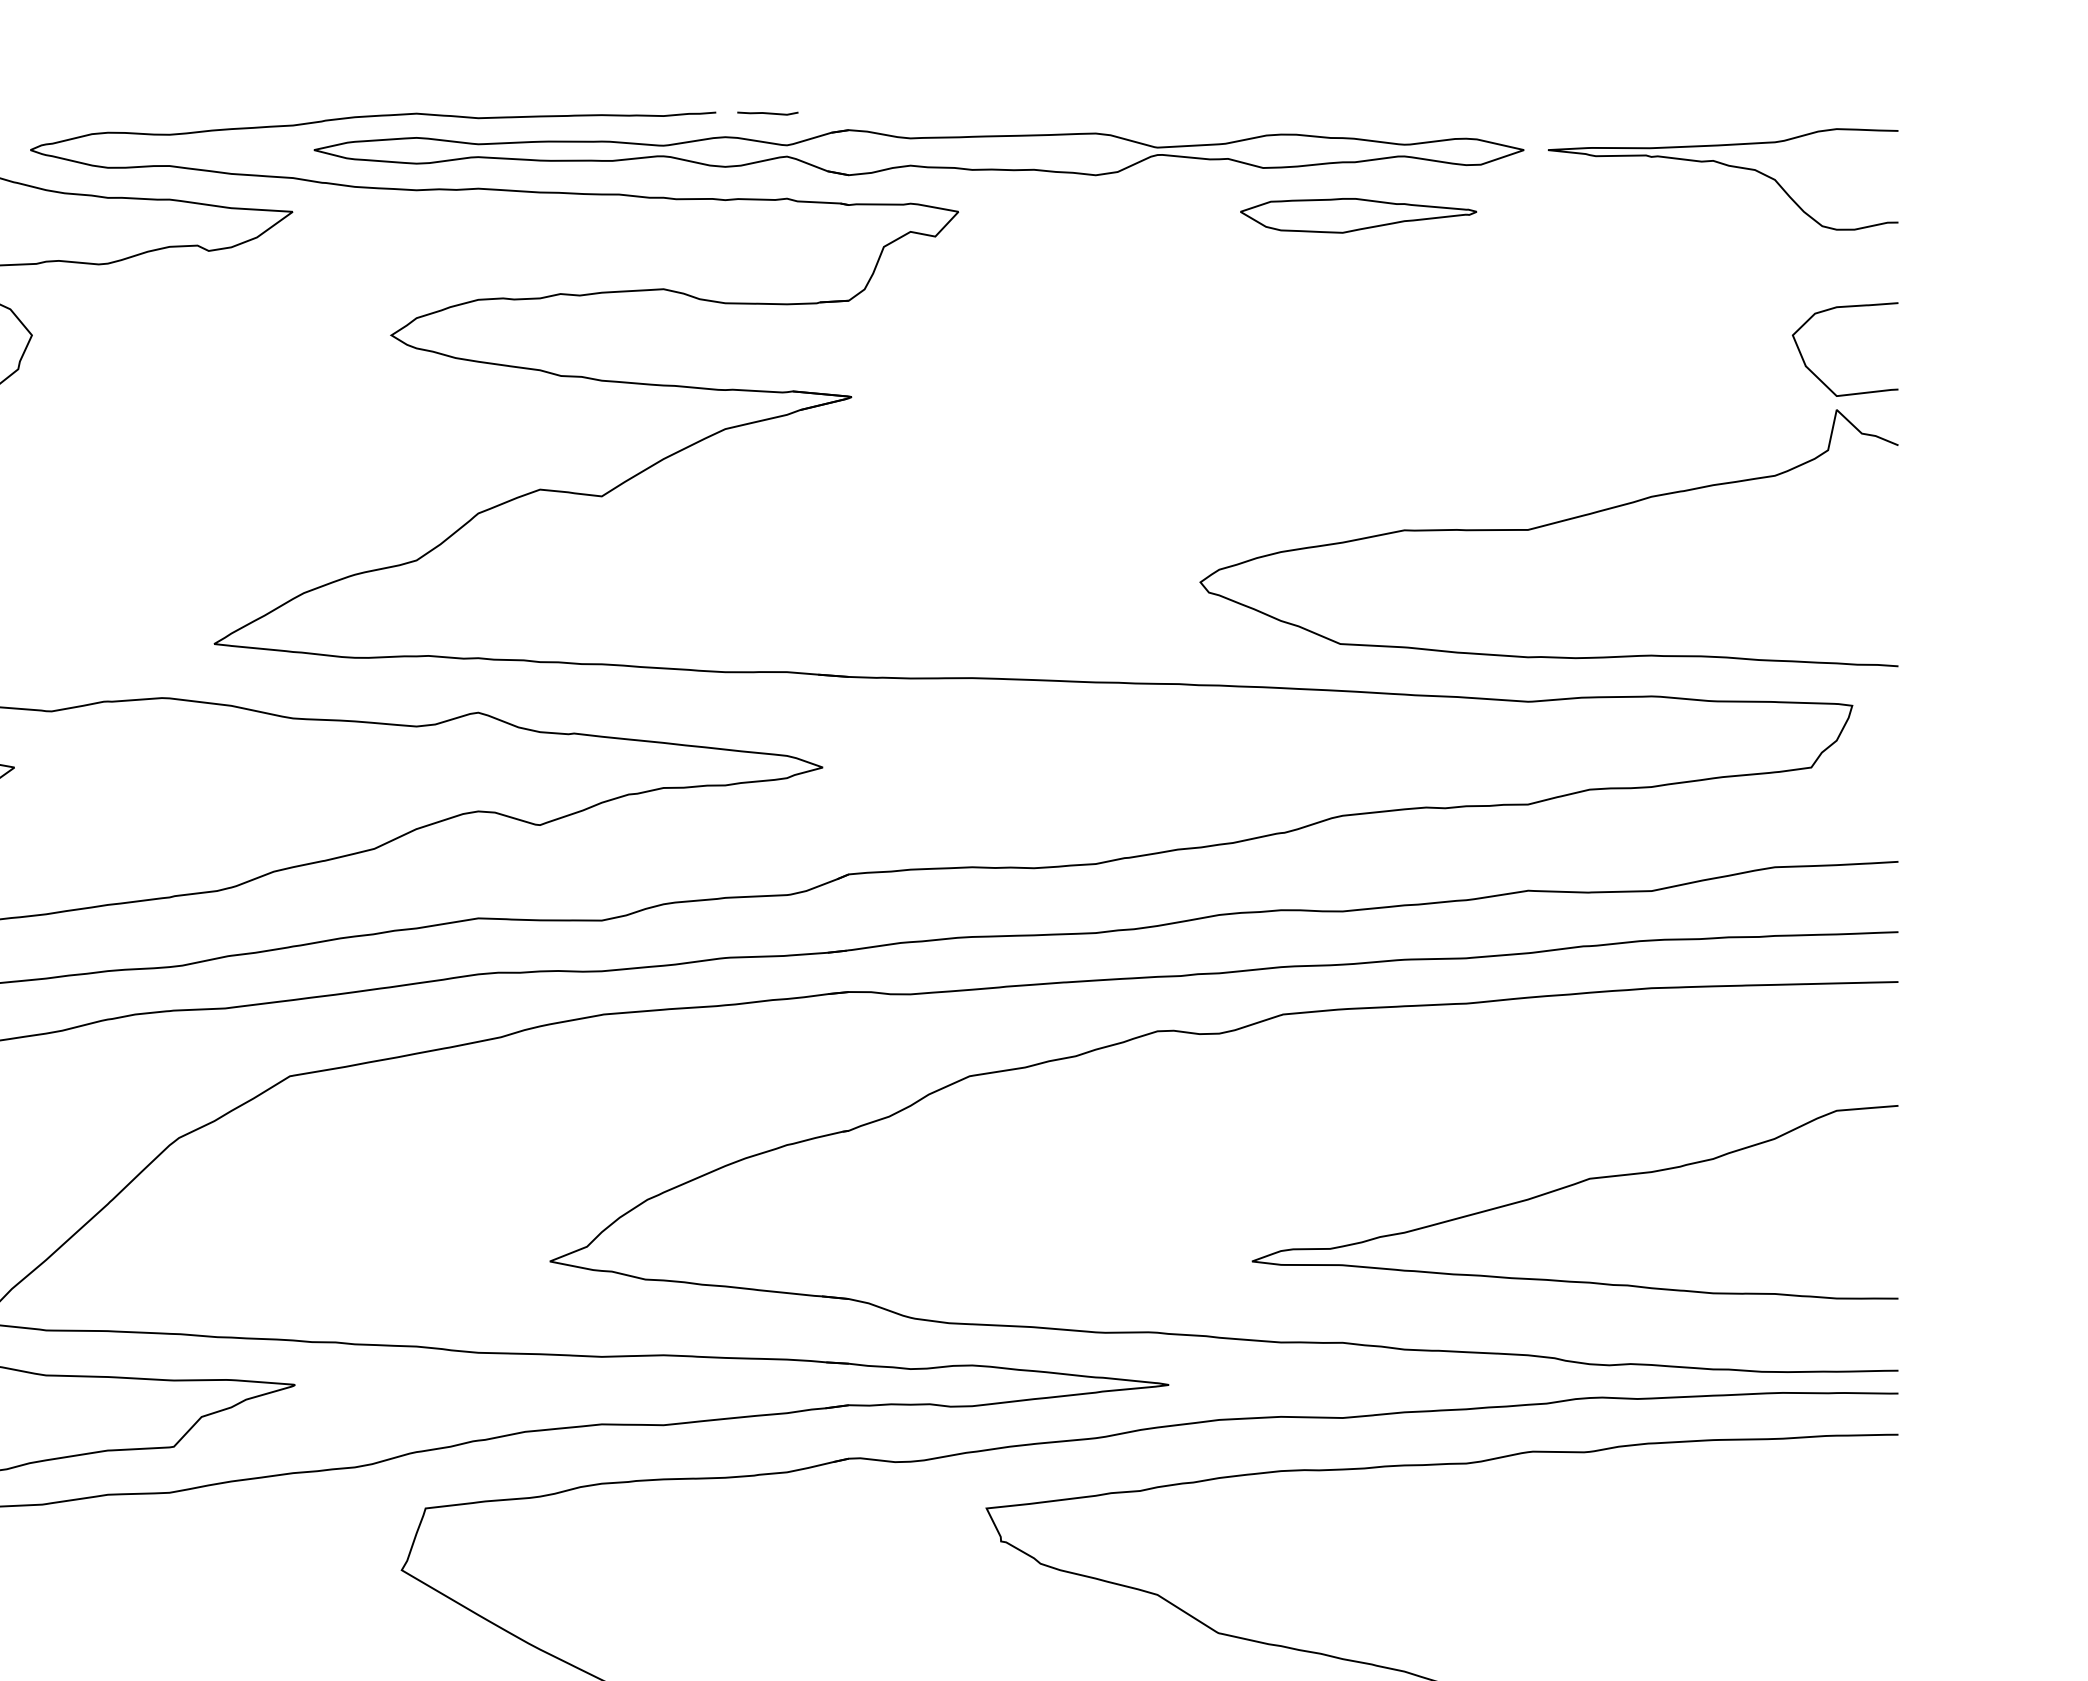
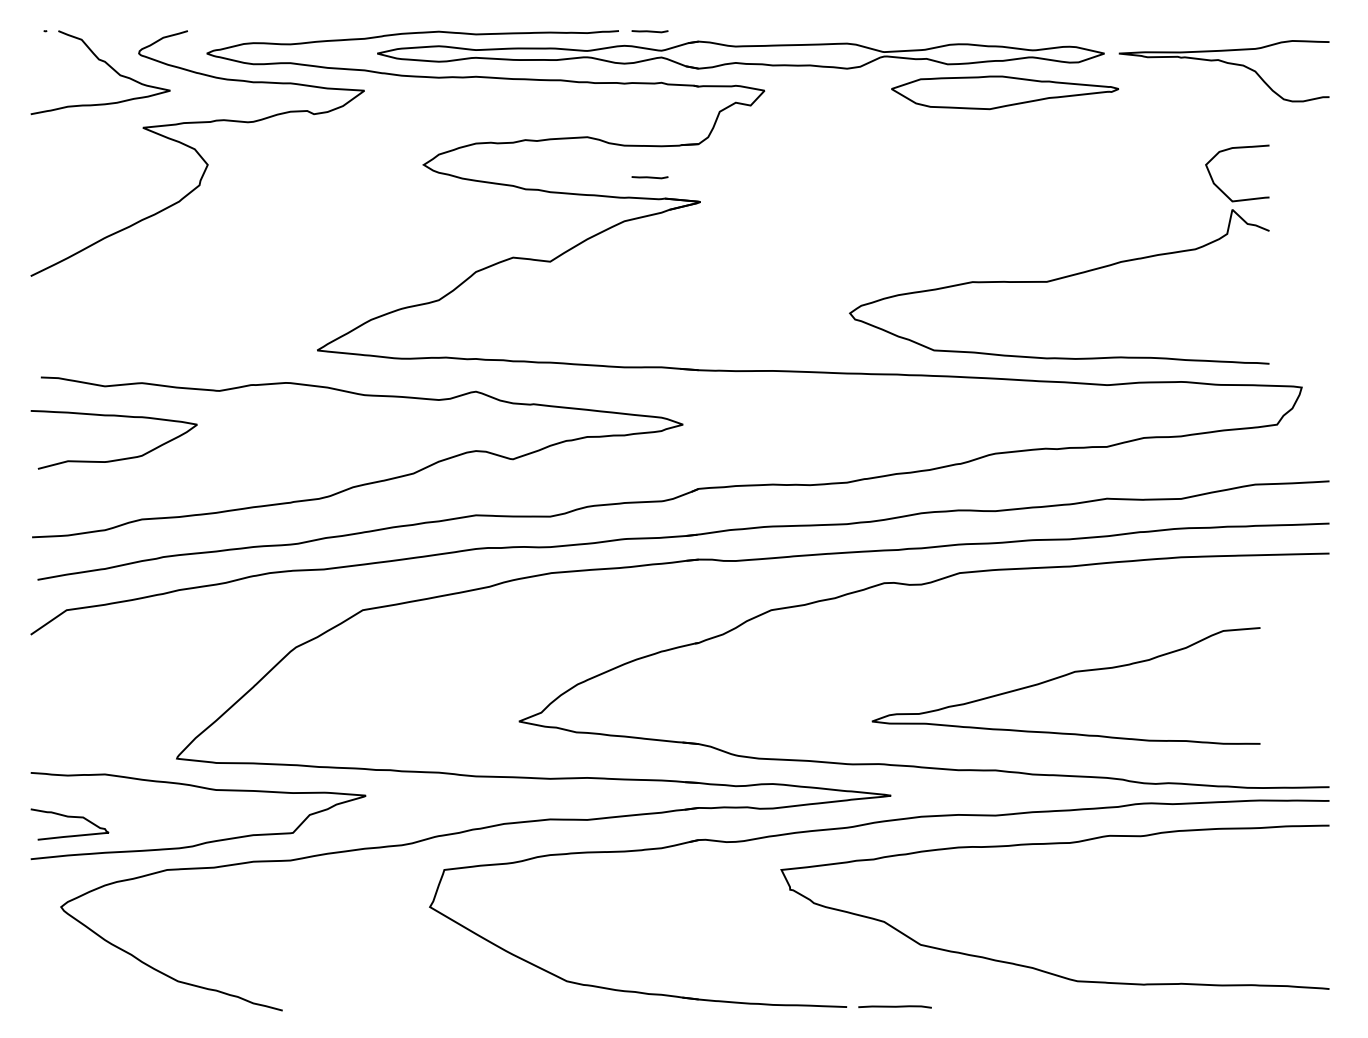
part: (1357, 216) -> (1004, 93), size x1.6
line: (766, 356) -> (649, 177), added
part: (1560, 519) -> (1066, 275), moved
curve: (1568, 1188) -> (1062, 677), moved

